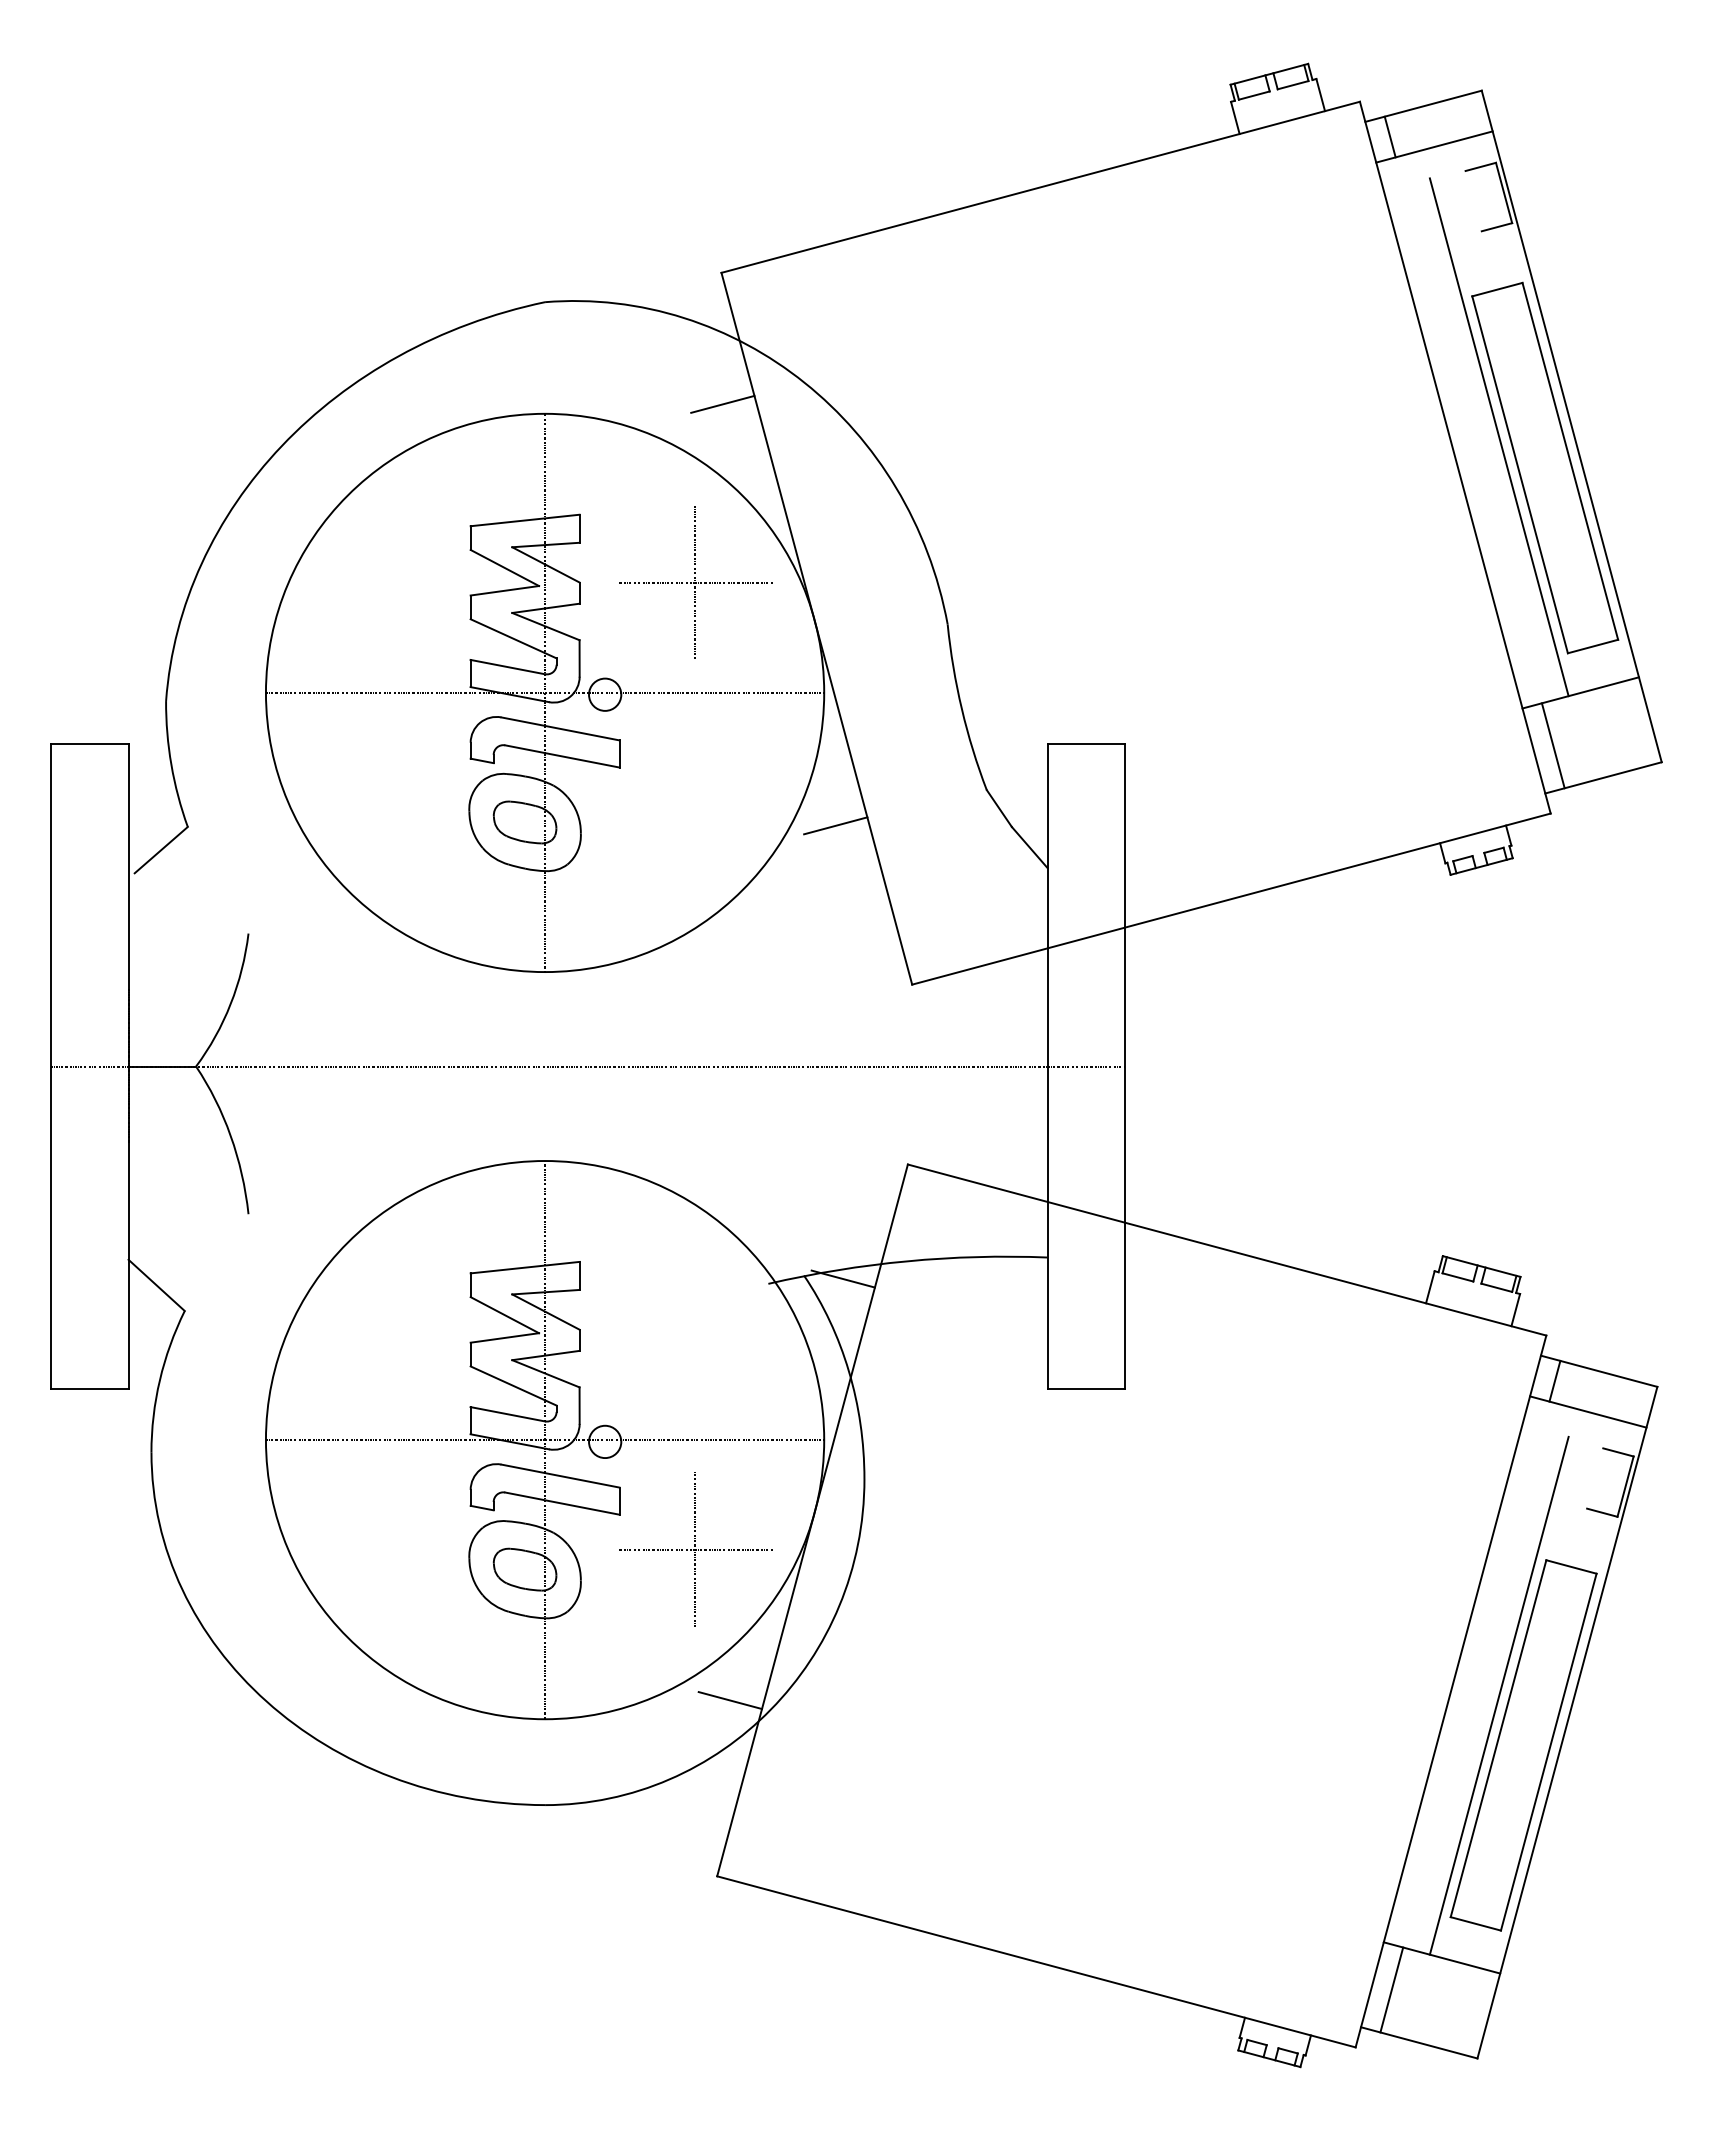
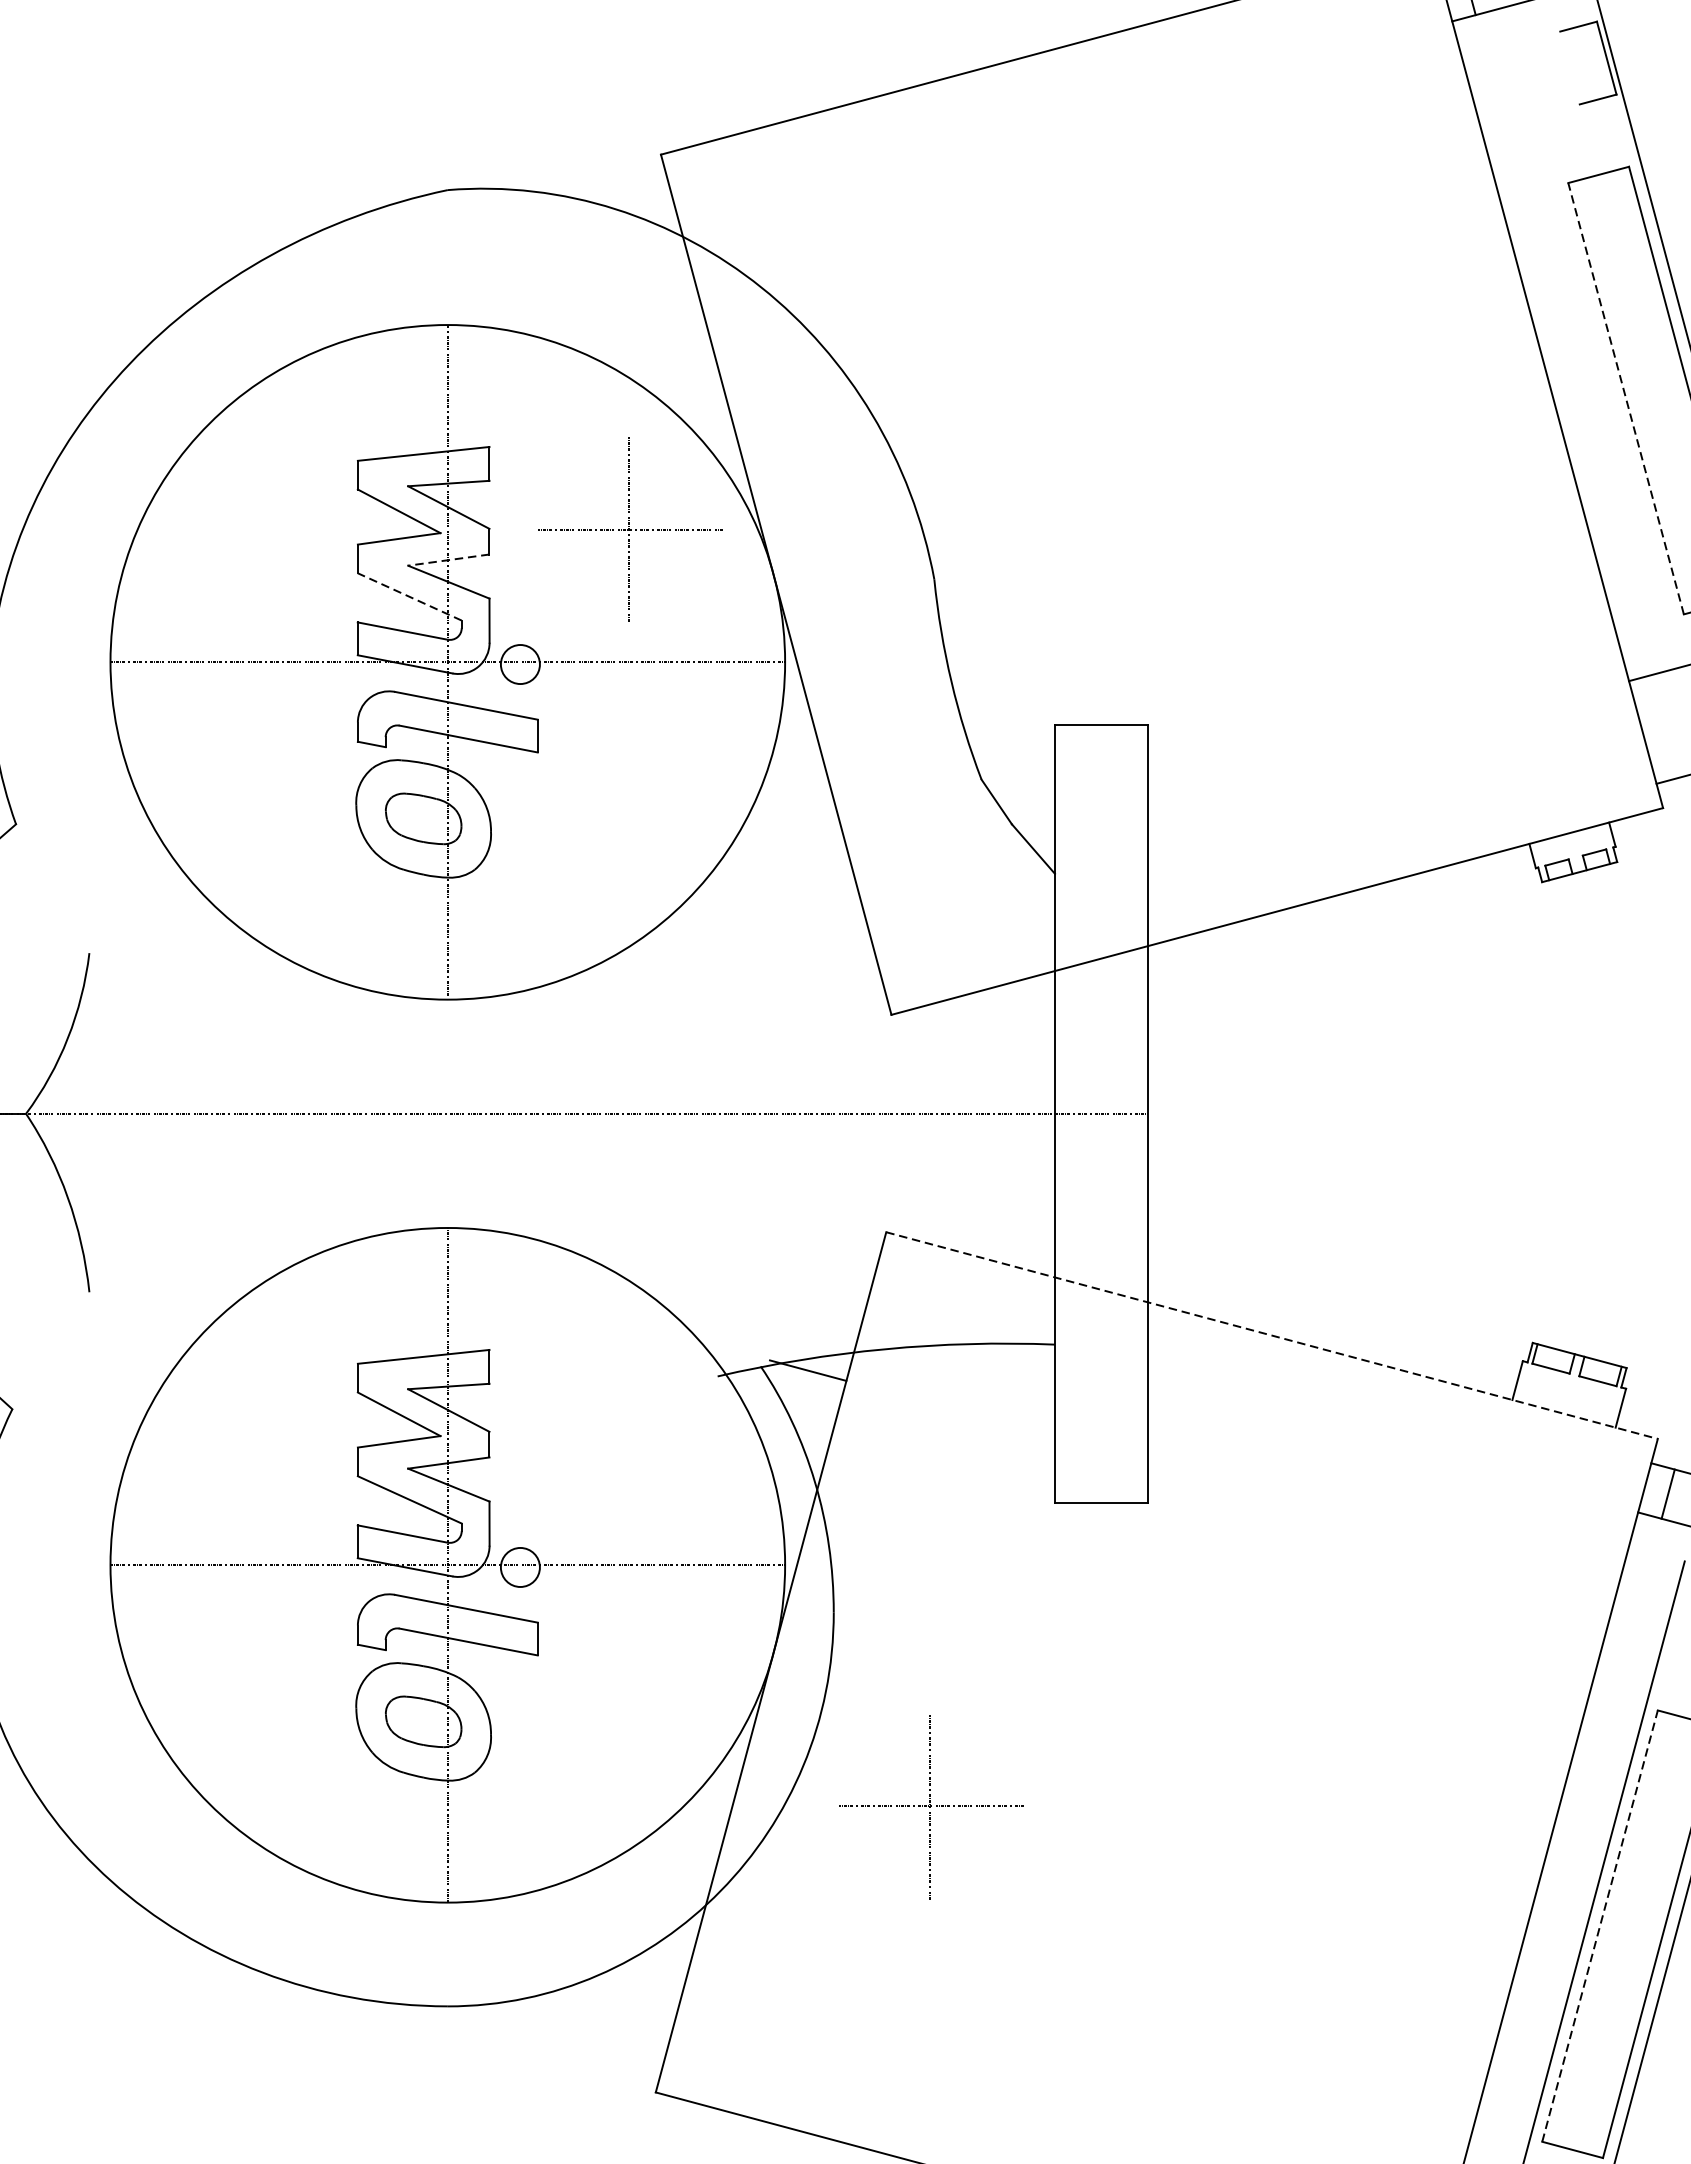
line: (722, 403) -> (662, 312), removed
line: (1498, 437) -> (1600, 353), removed
line: (1520, 474) -> (1626, 398), solid -> dashed
line: (545, 608) -> (448, 560), solid -> dashed
line: (513, 638) -> (409, 596), solid -> dashed
line: (1552, 745) -> (1665, 725), removed
line: (835, 825) -> (798, 822), removed
line: (1227, 1250) -> (1272, 1336), solid -> dashed
part: (695, 1549) -> (930, 1806), moved
line: (729, 1700) -> (670, 1879), removed
line: (1498, 1738) -> (1600, 1925), solid -> dashed

